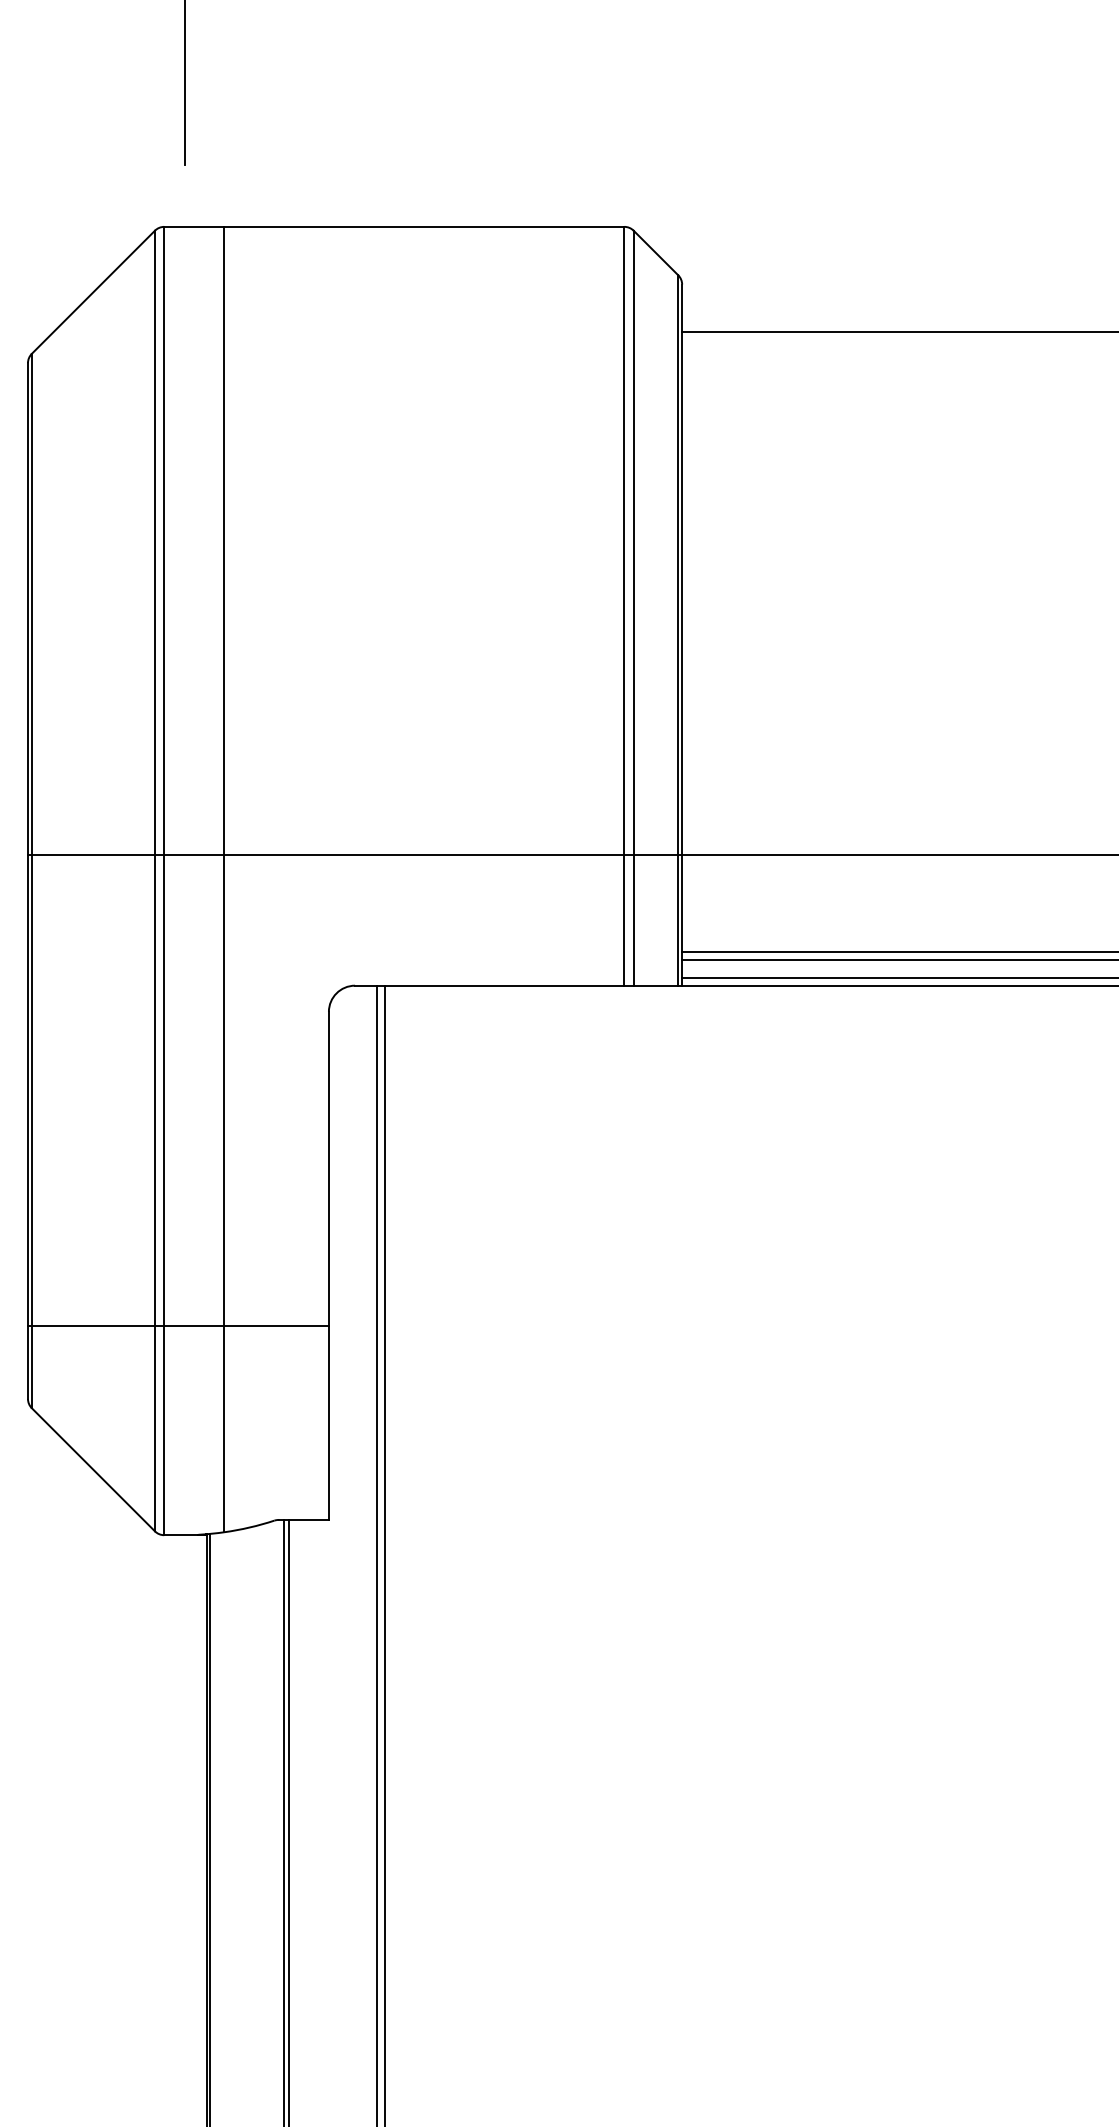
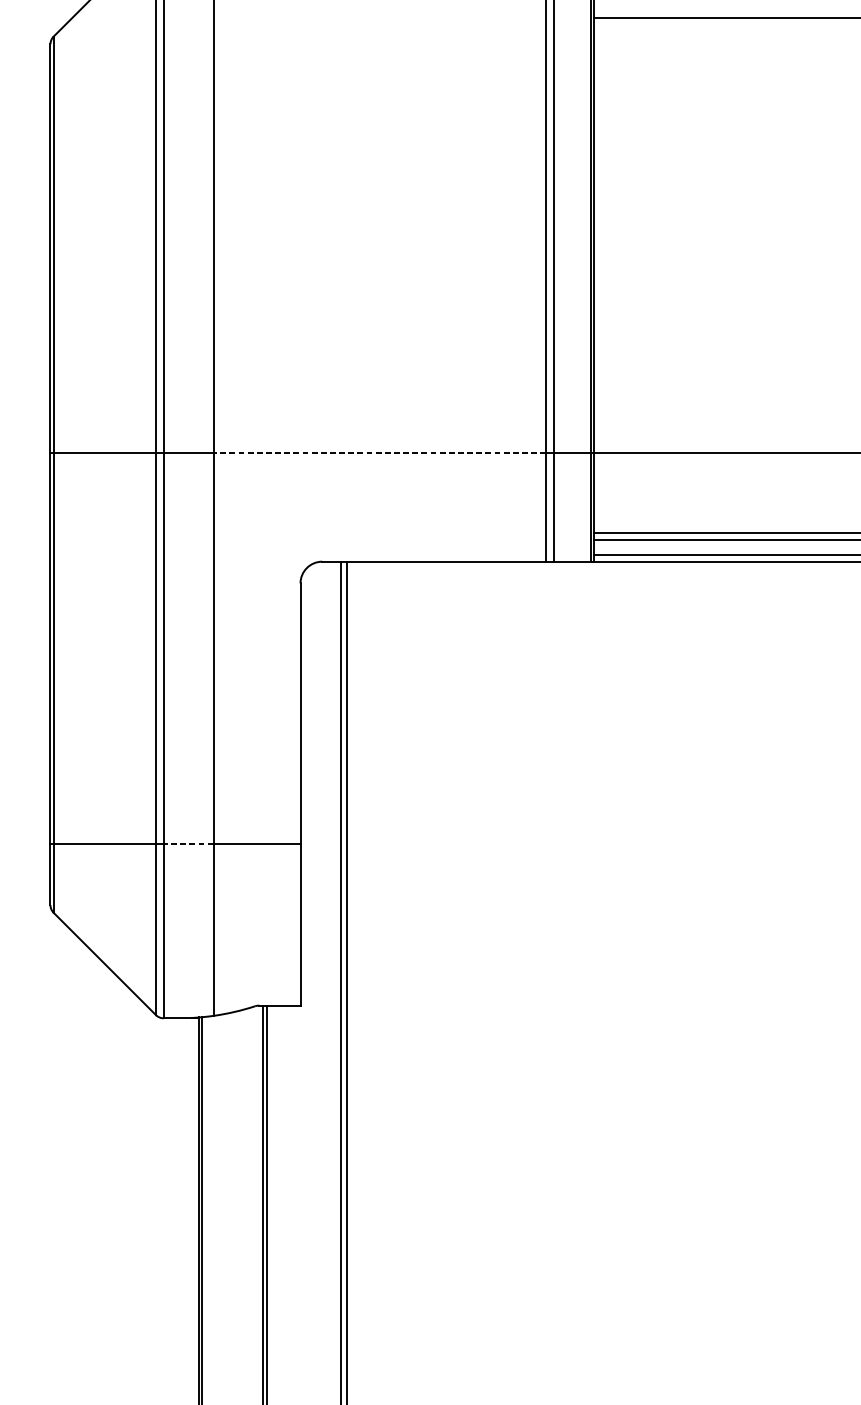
line: (423, 854) -> (379, 452), solid -> dashed
line: (194, 1325) -> (188, 844), solid -> dashed

